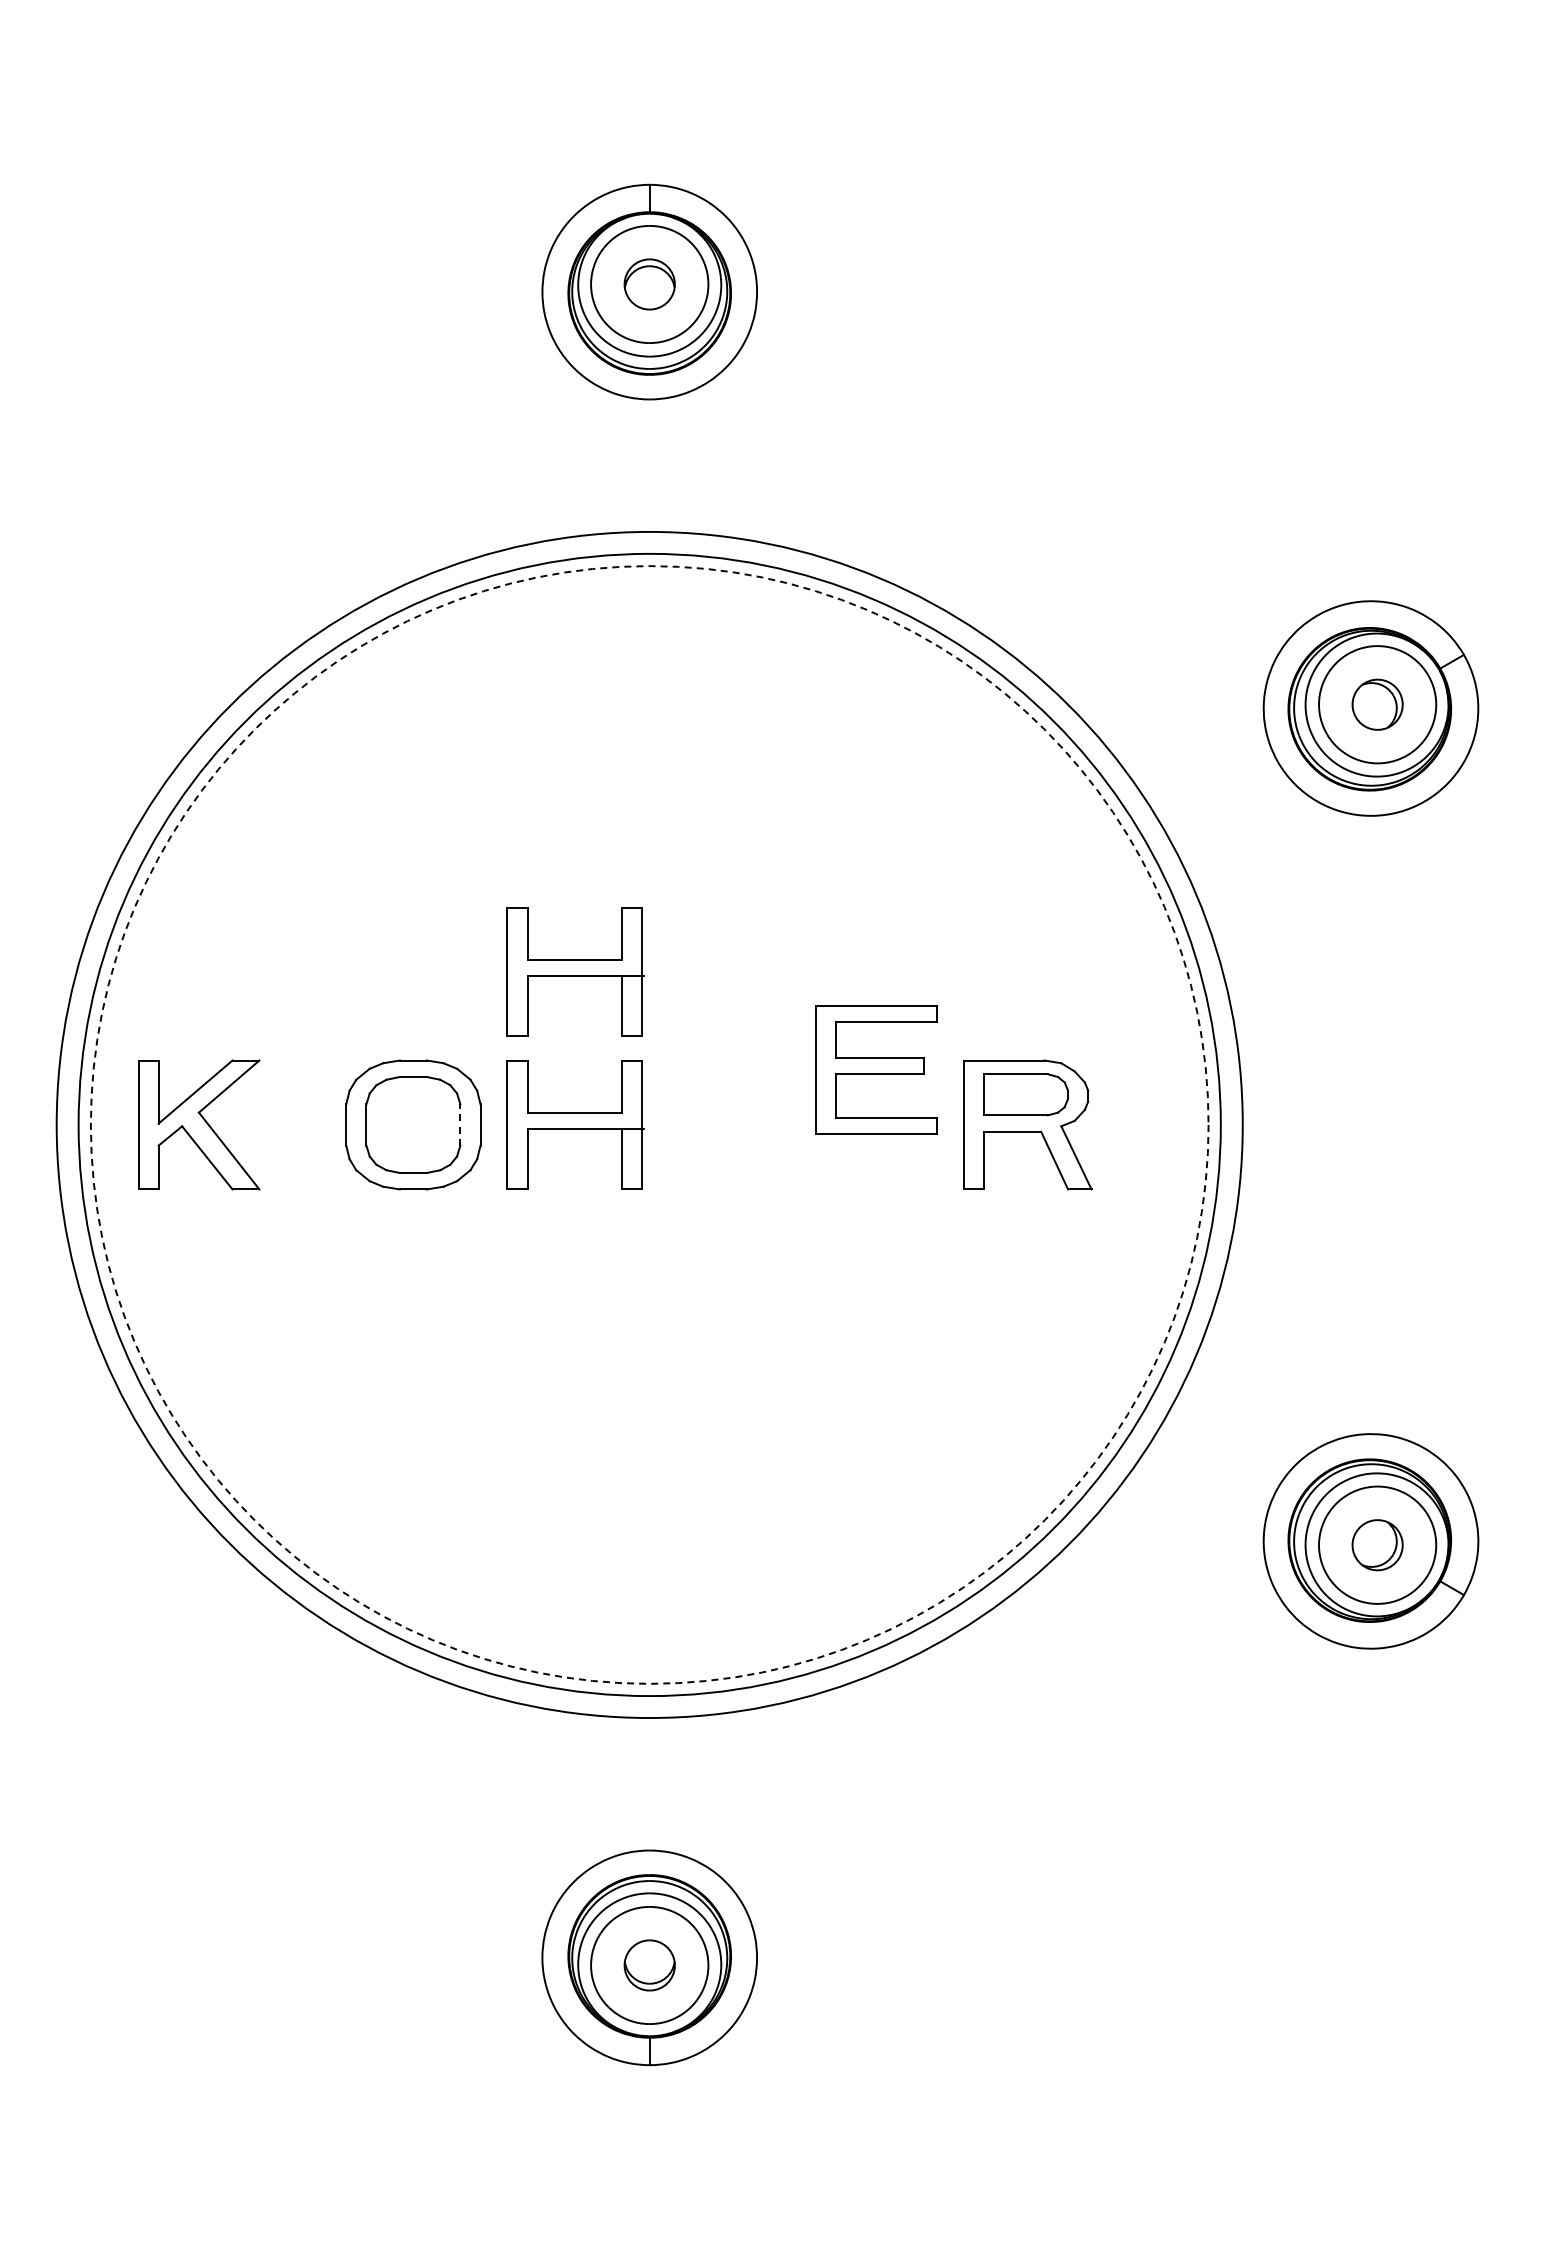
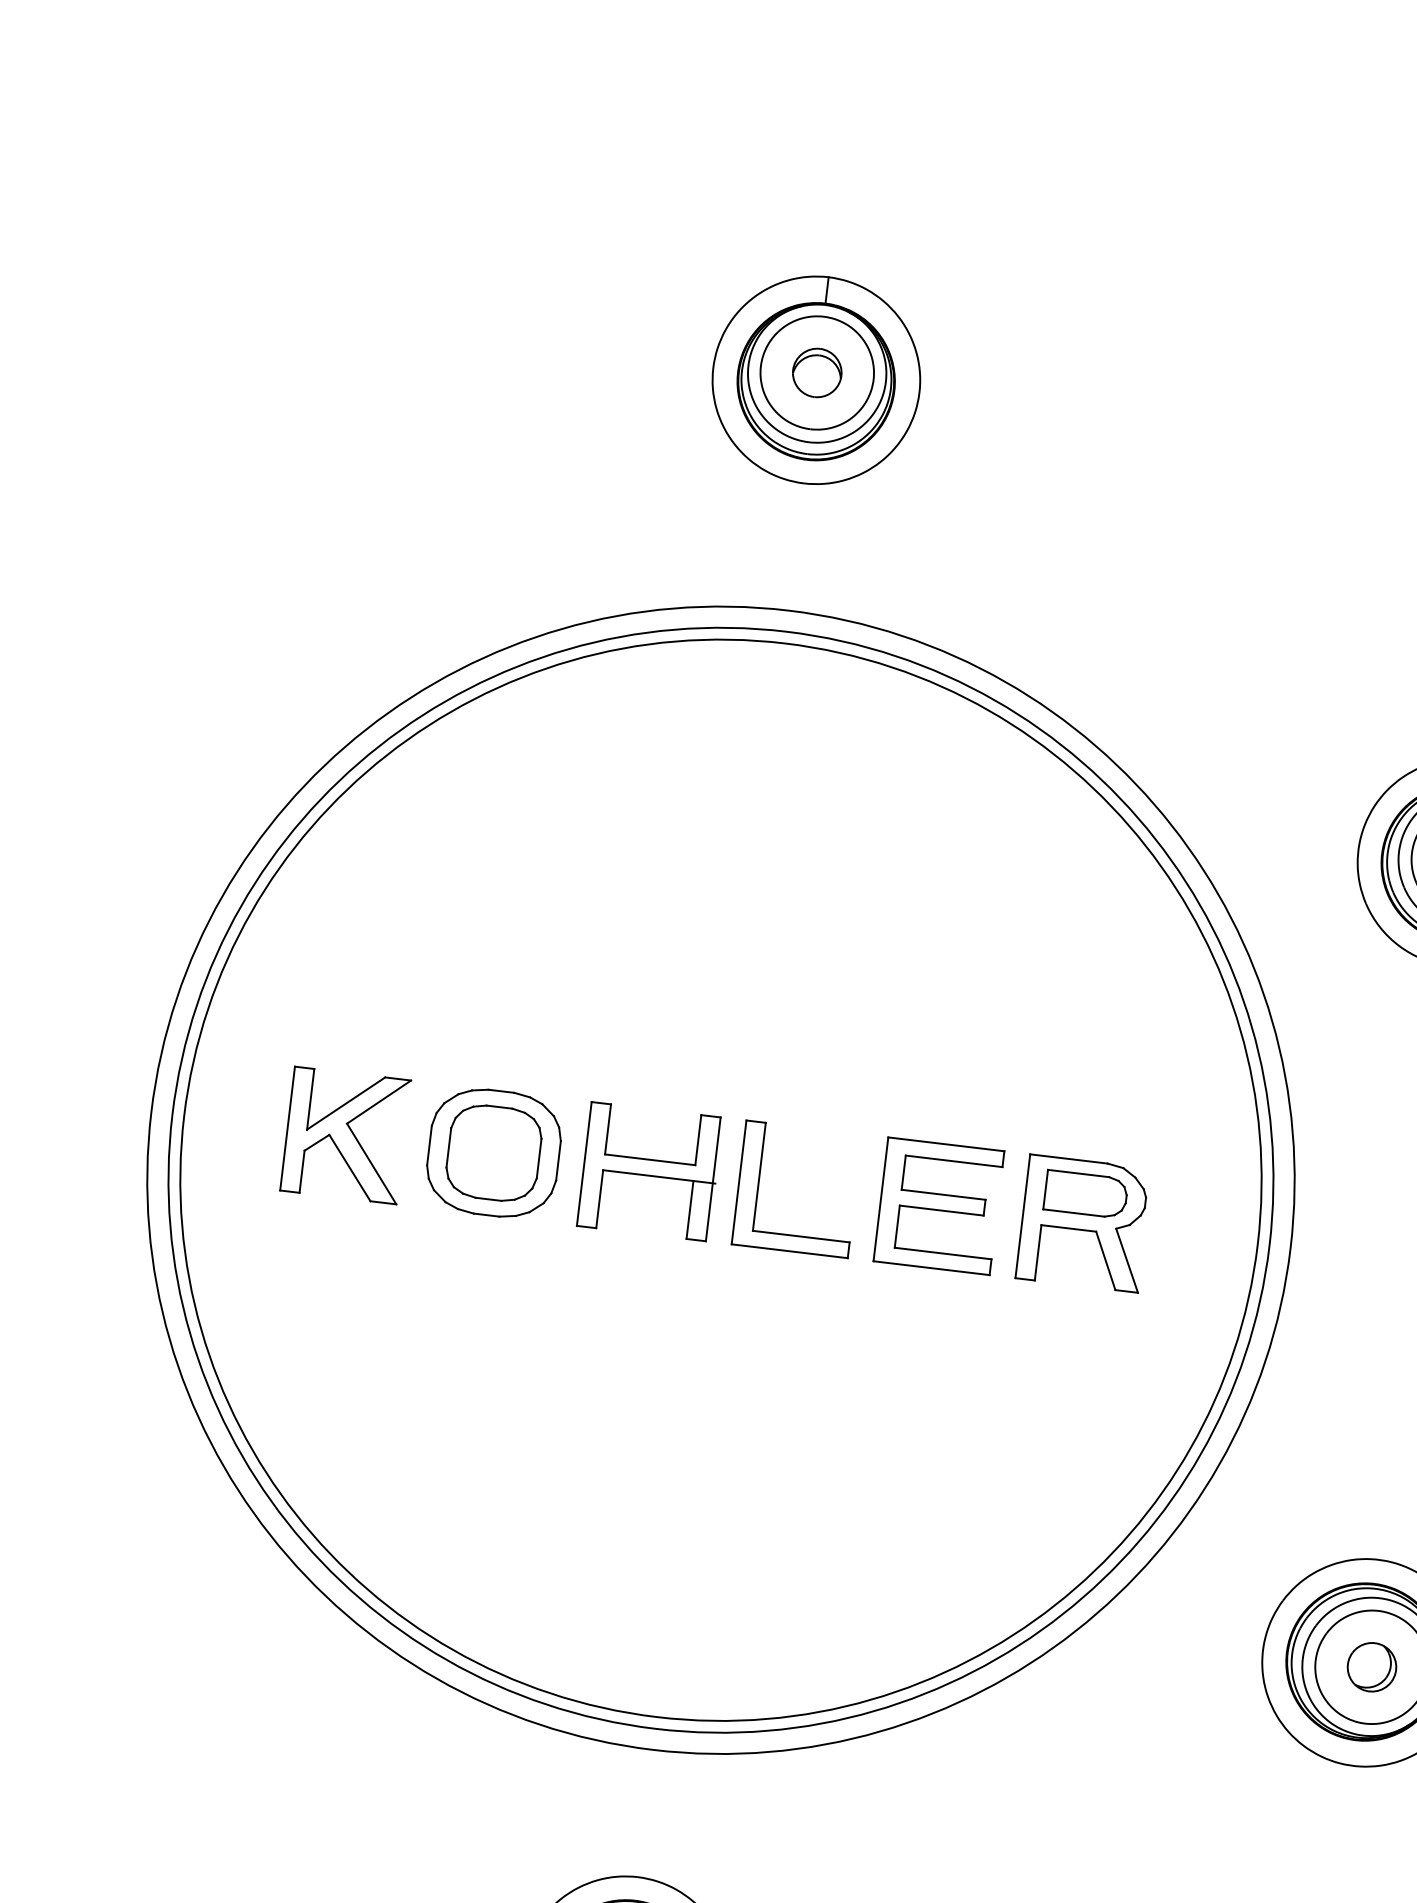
part: (575, 971) -> (667, 1024), removed
part: (876, 1069) -> (938, 1205), moved
part: (199, 1124) -> (346, 1135), moved
circle: (649, 1124) -> (720, 1179), dashed -> solid
part: (689, 1124) -> (759, 1184), added
line: (460, 1125) -> (539, 1159), dashed -> solid

